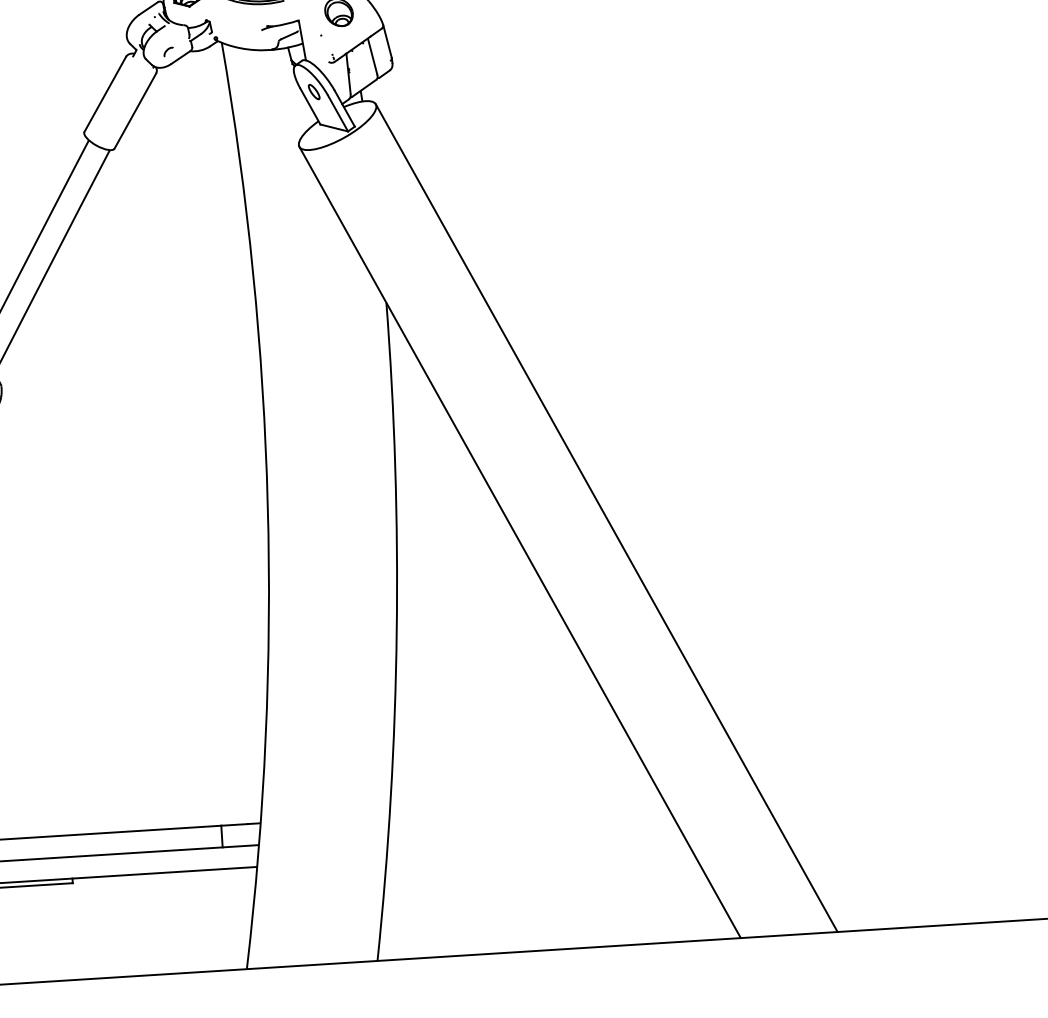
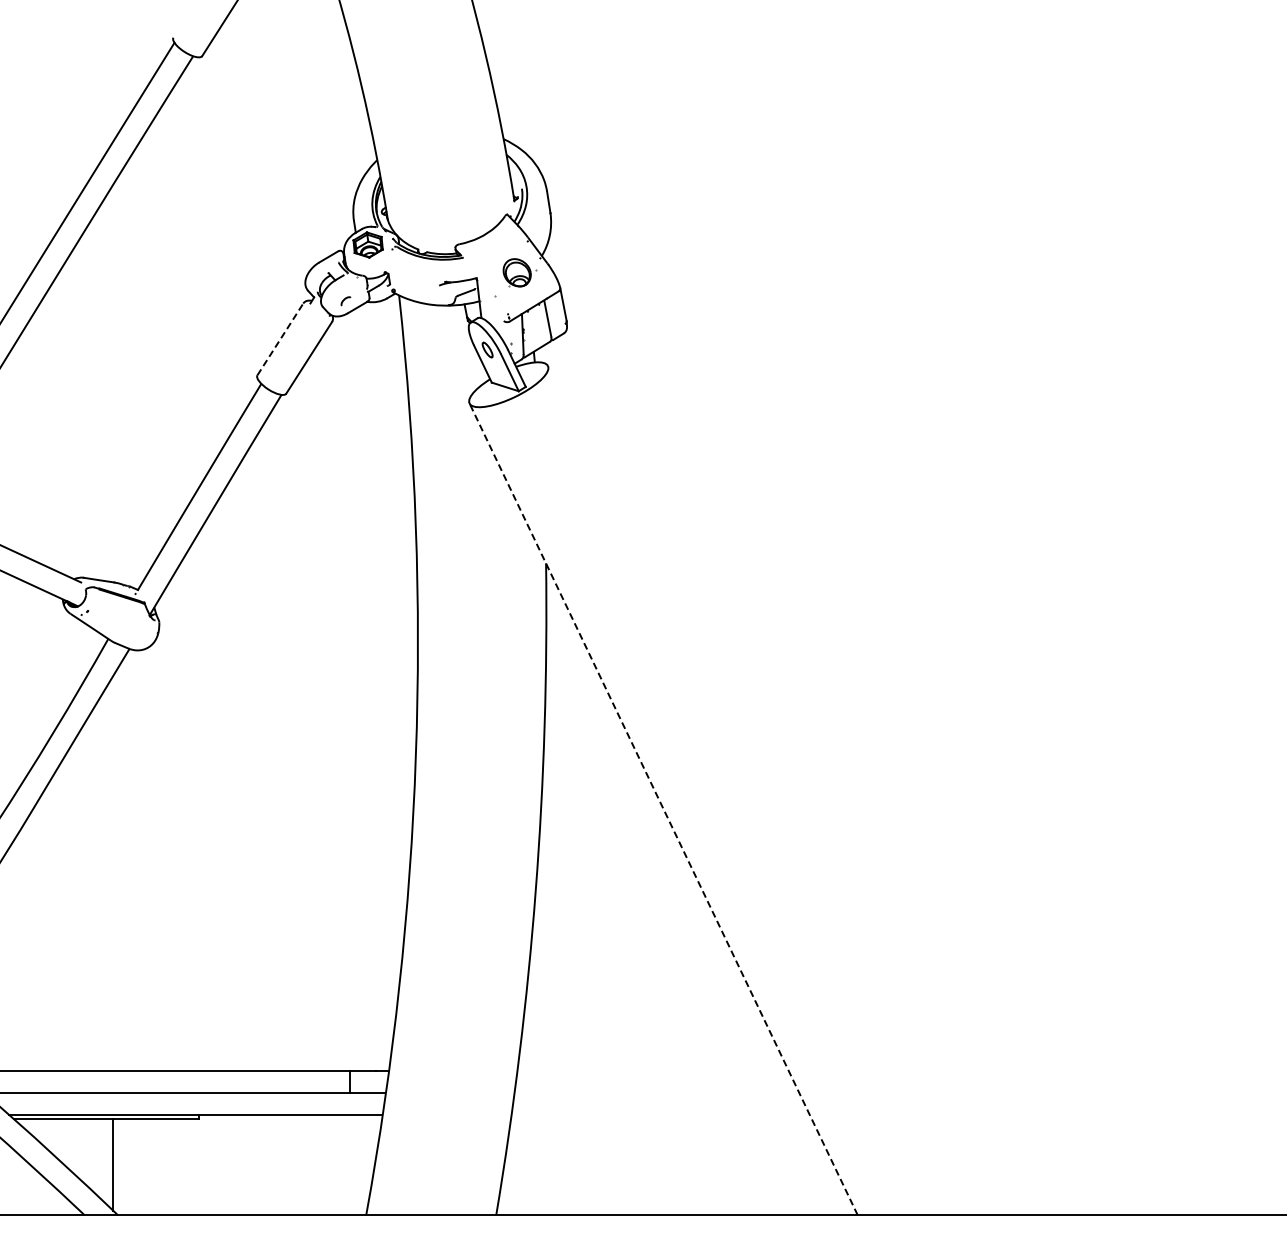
line: (105, 94) -> (280, 339), solid -> dashed
line: (606, 518) -> (750, 790), removed
line: (519, 542) -> (663, 809), solid -> dashed

